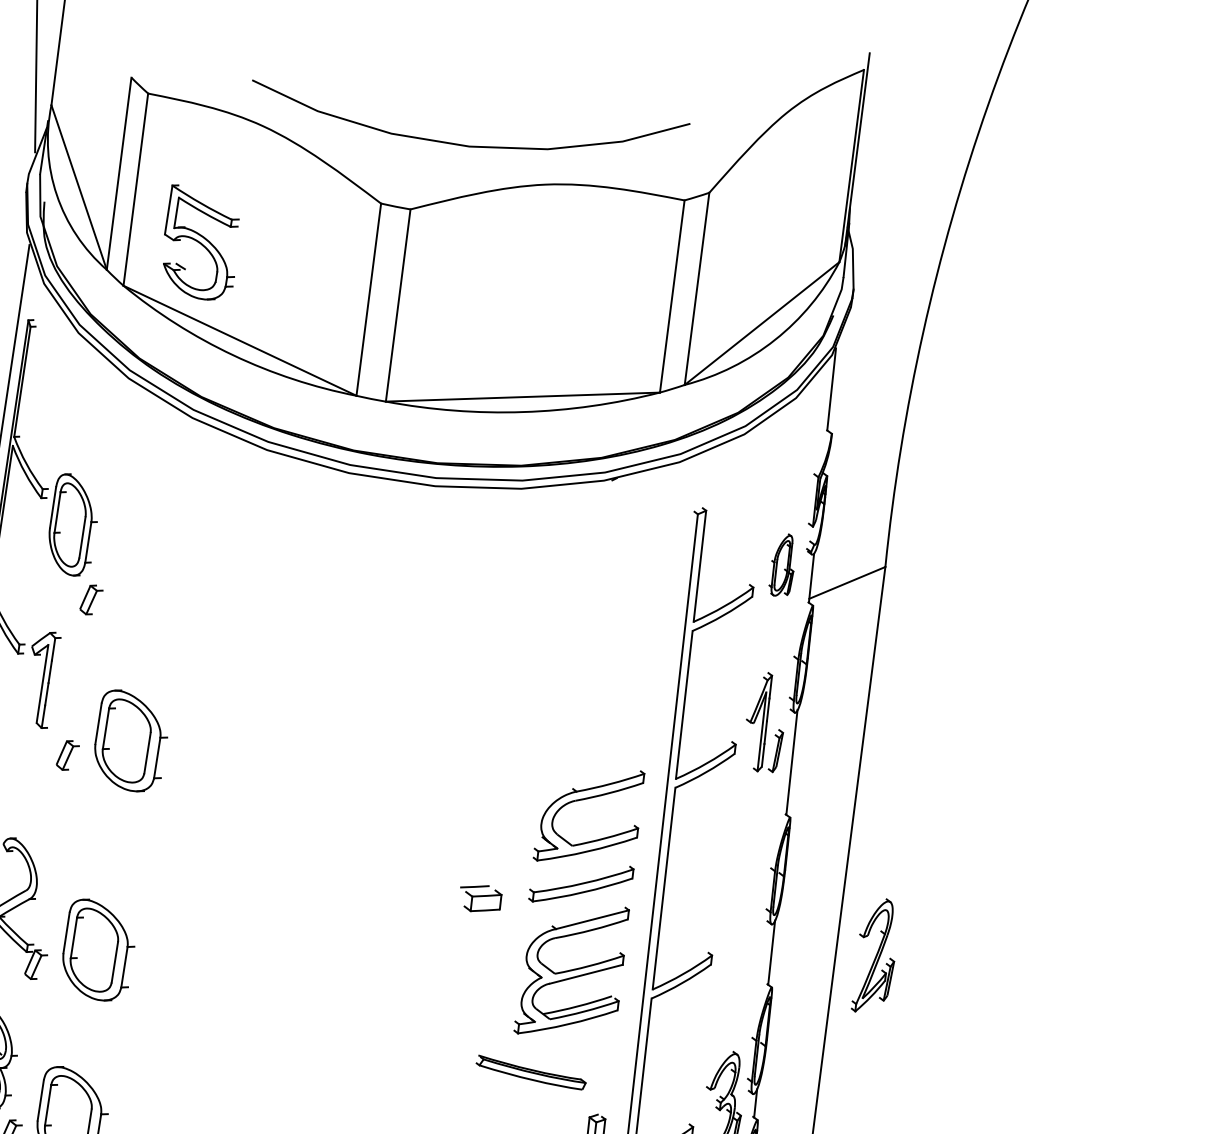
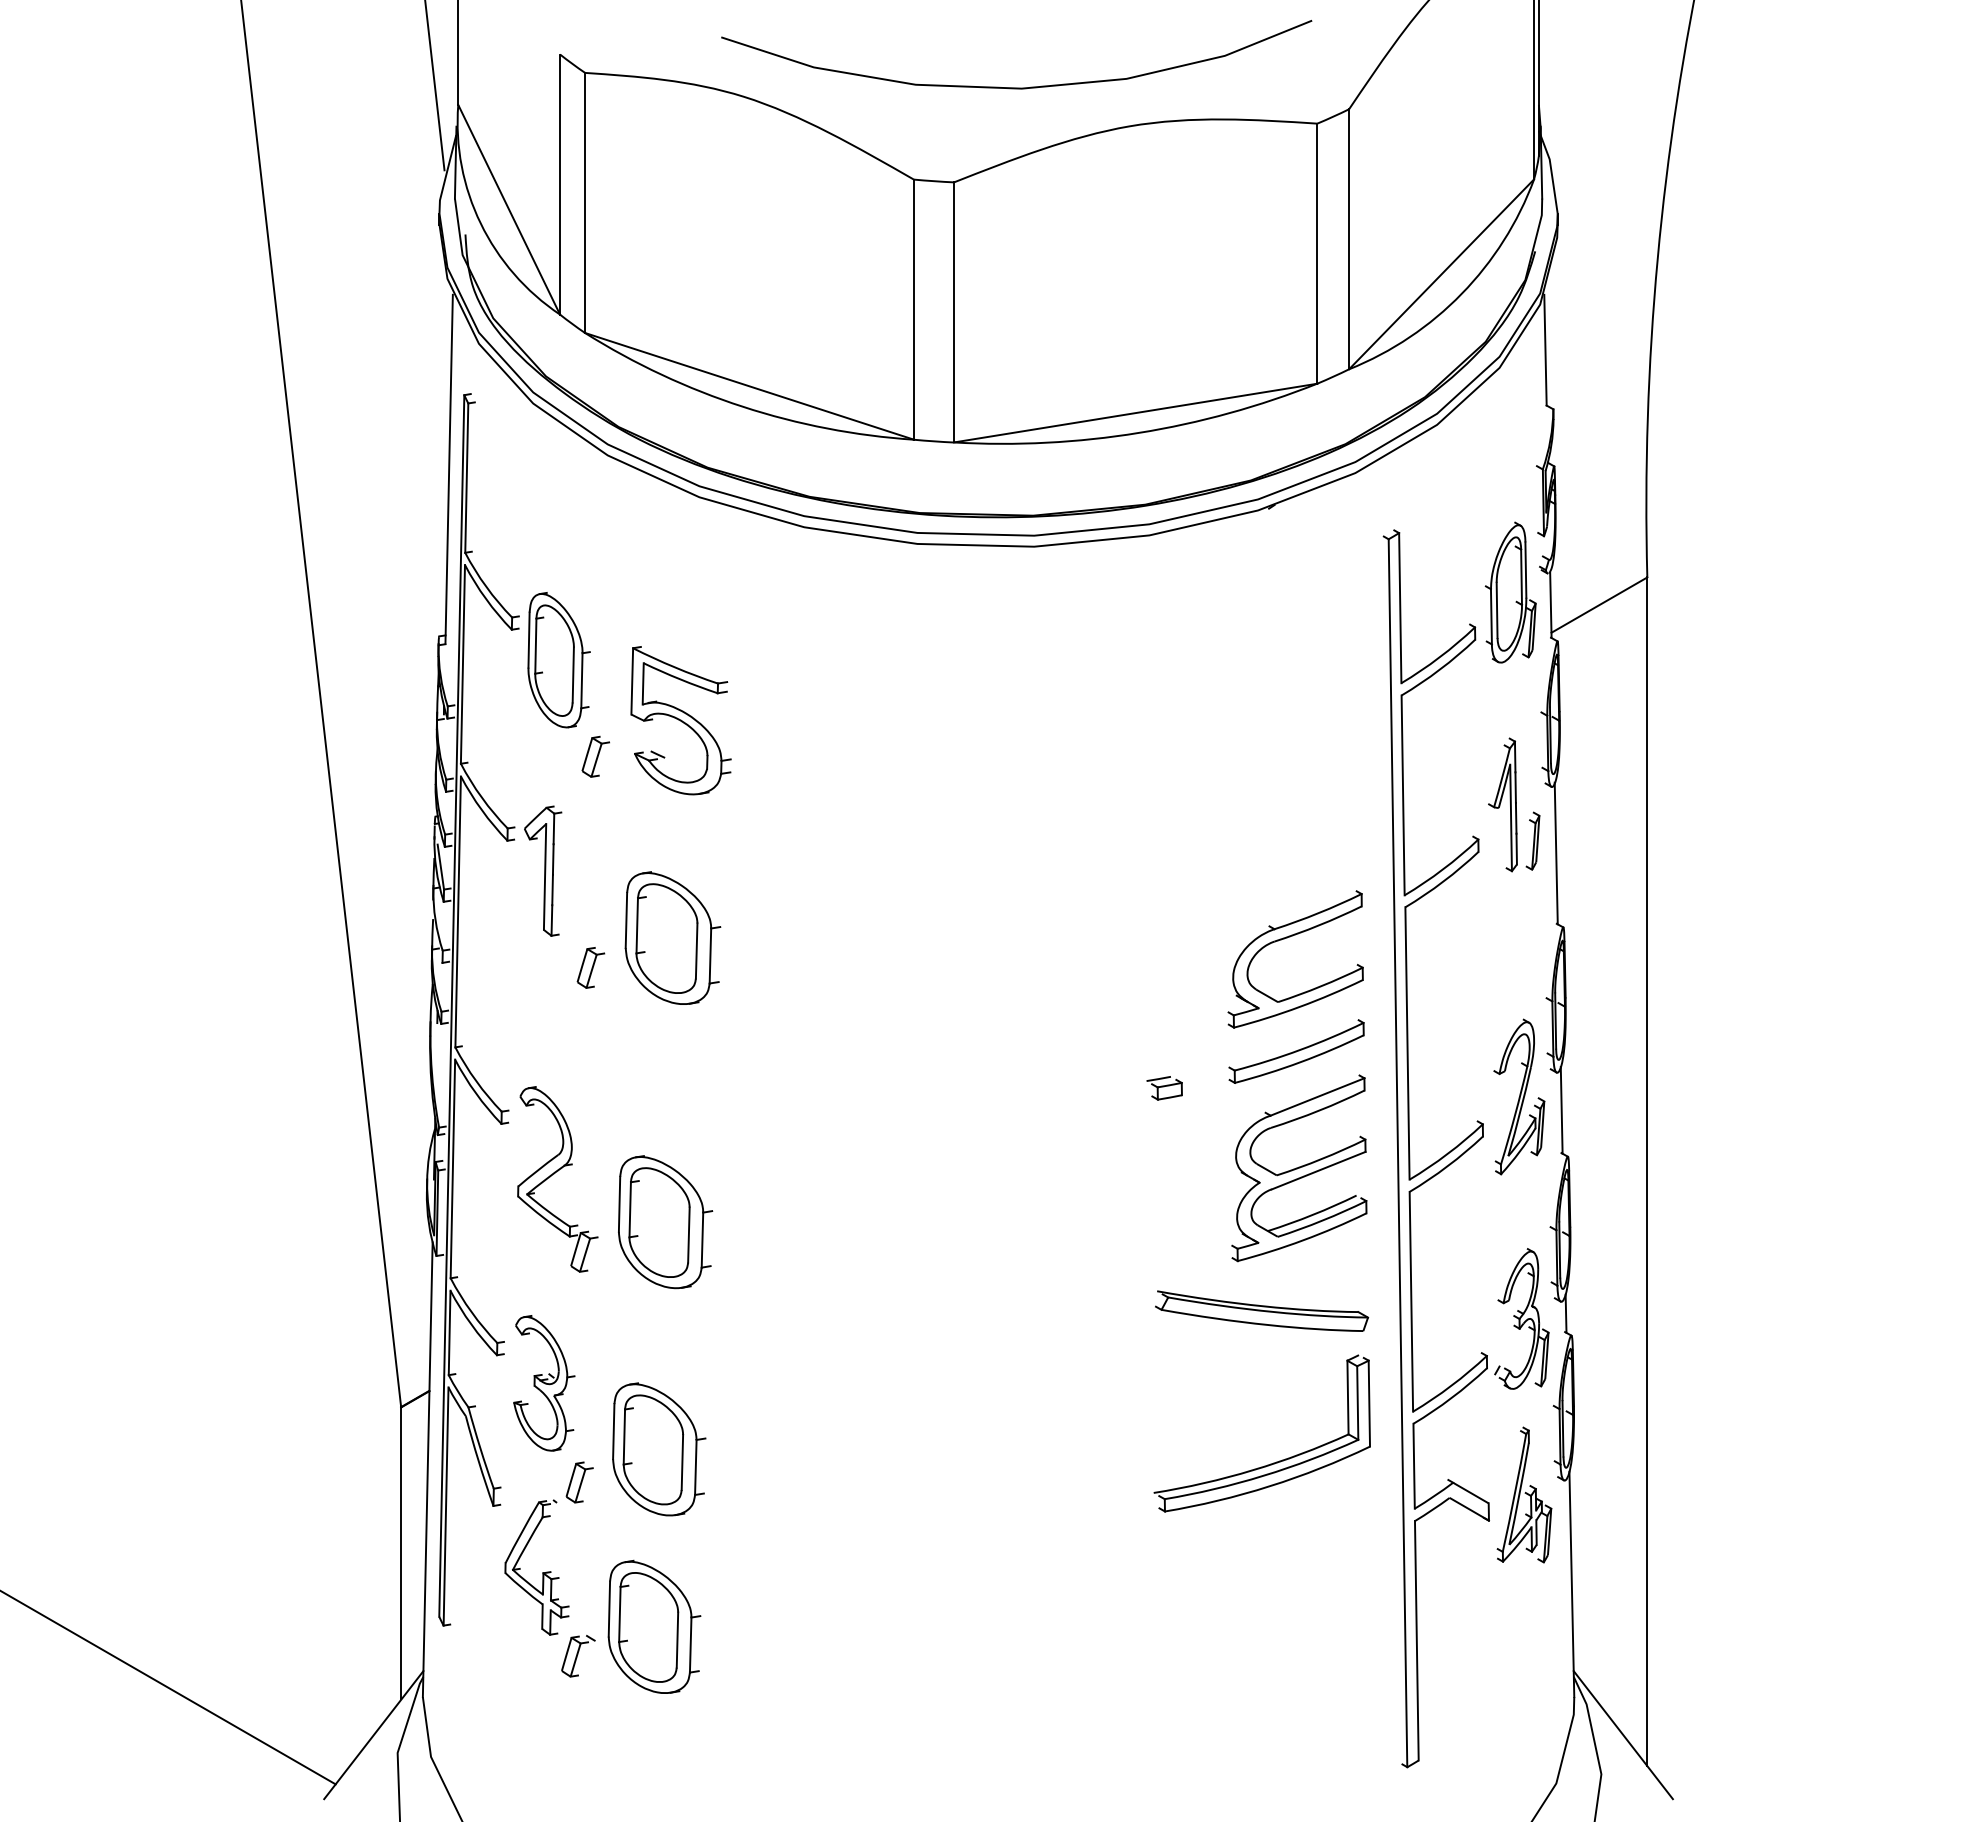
part: (200, 243) -> (680, 720), moved
part: (782, 565) -> (1510, 592), size x1.67
part: (480, 898) -> (1164, 1088), size x0.62
part: (876, 955) -> (1519, 1096), moved
part: (531, 1072) -> (1262, 1310), size x1.43

